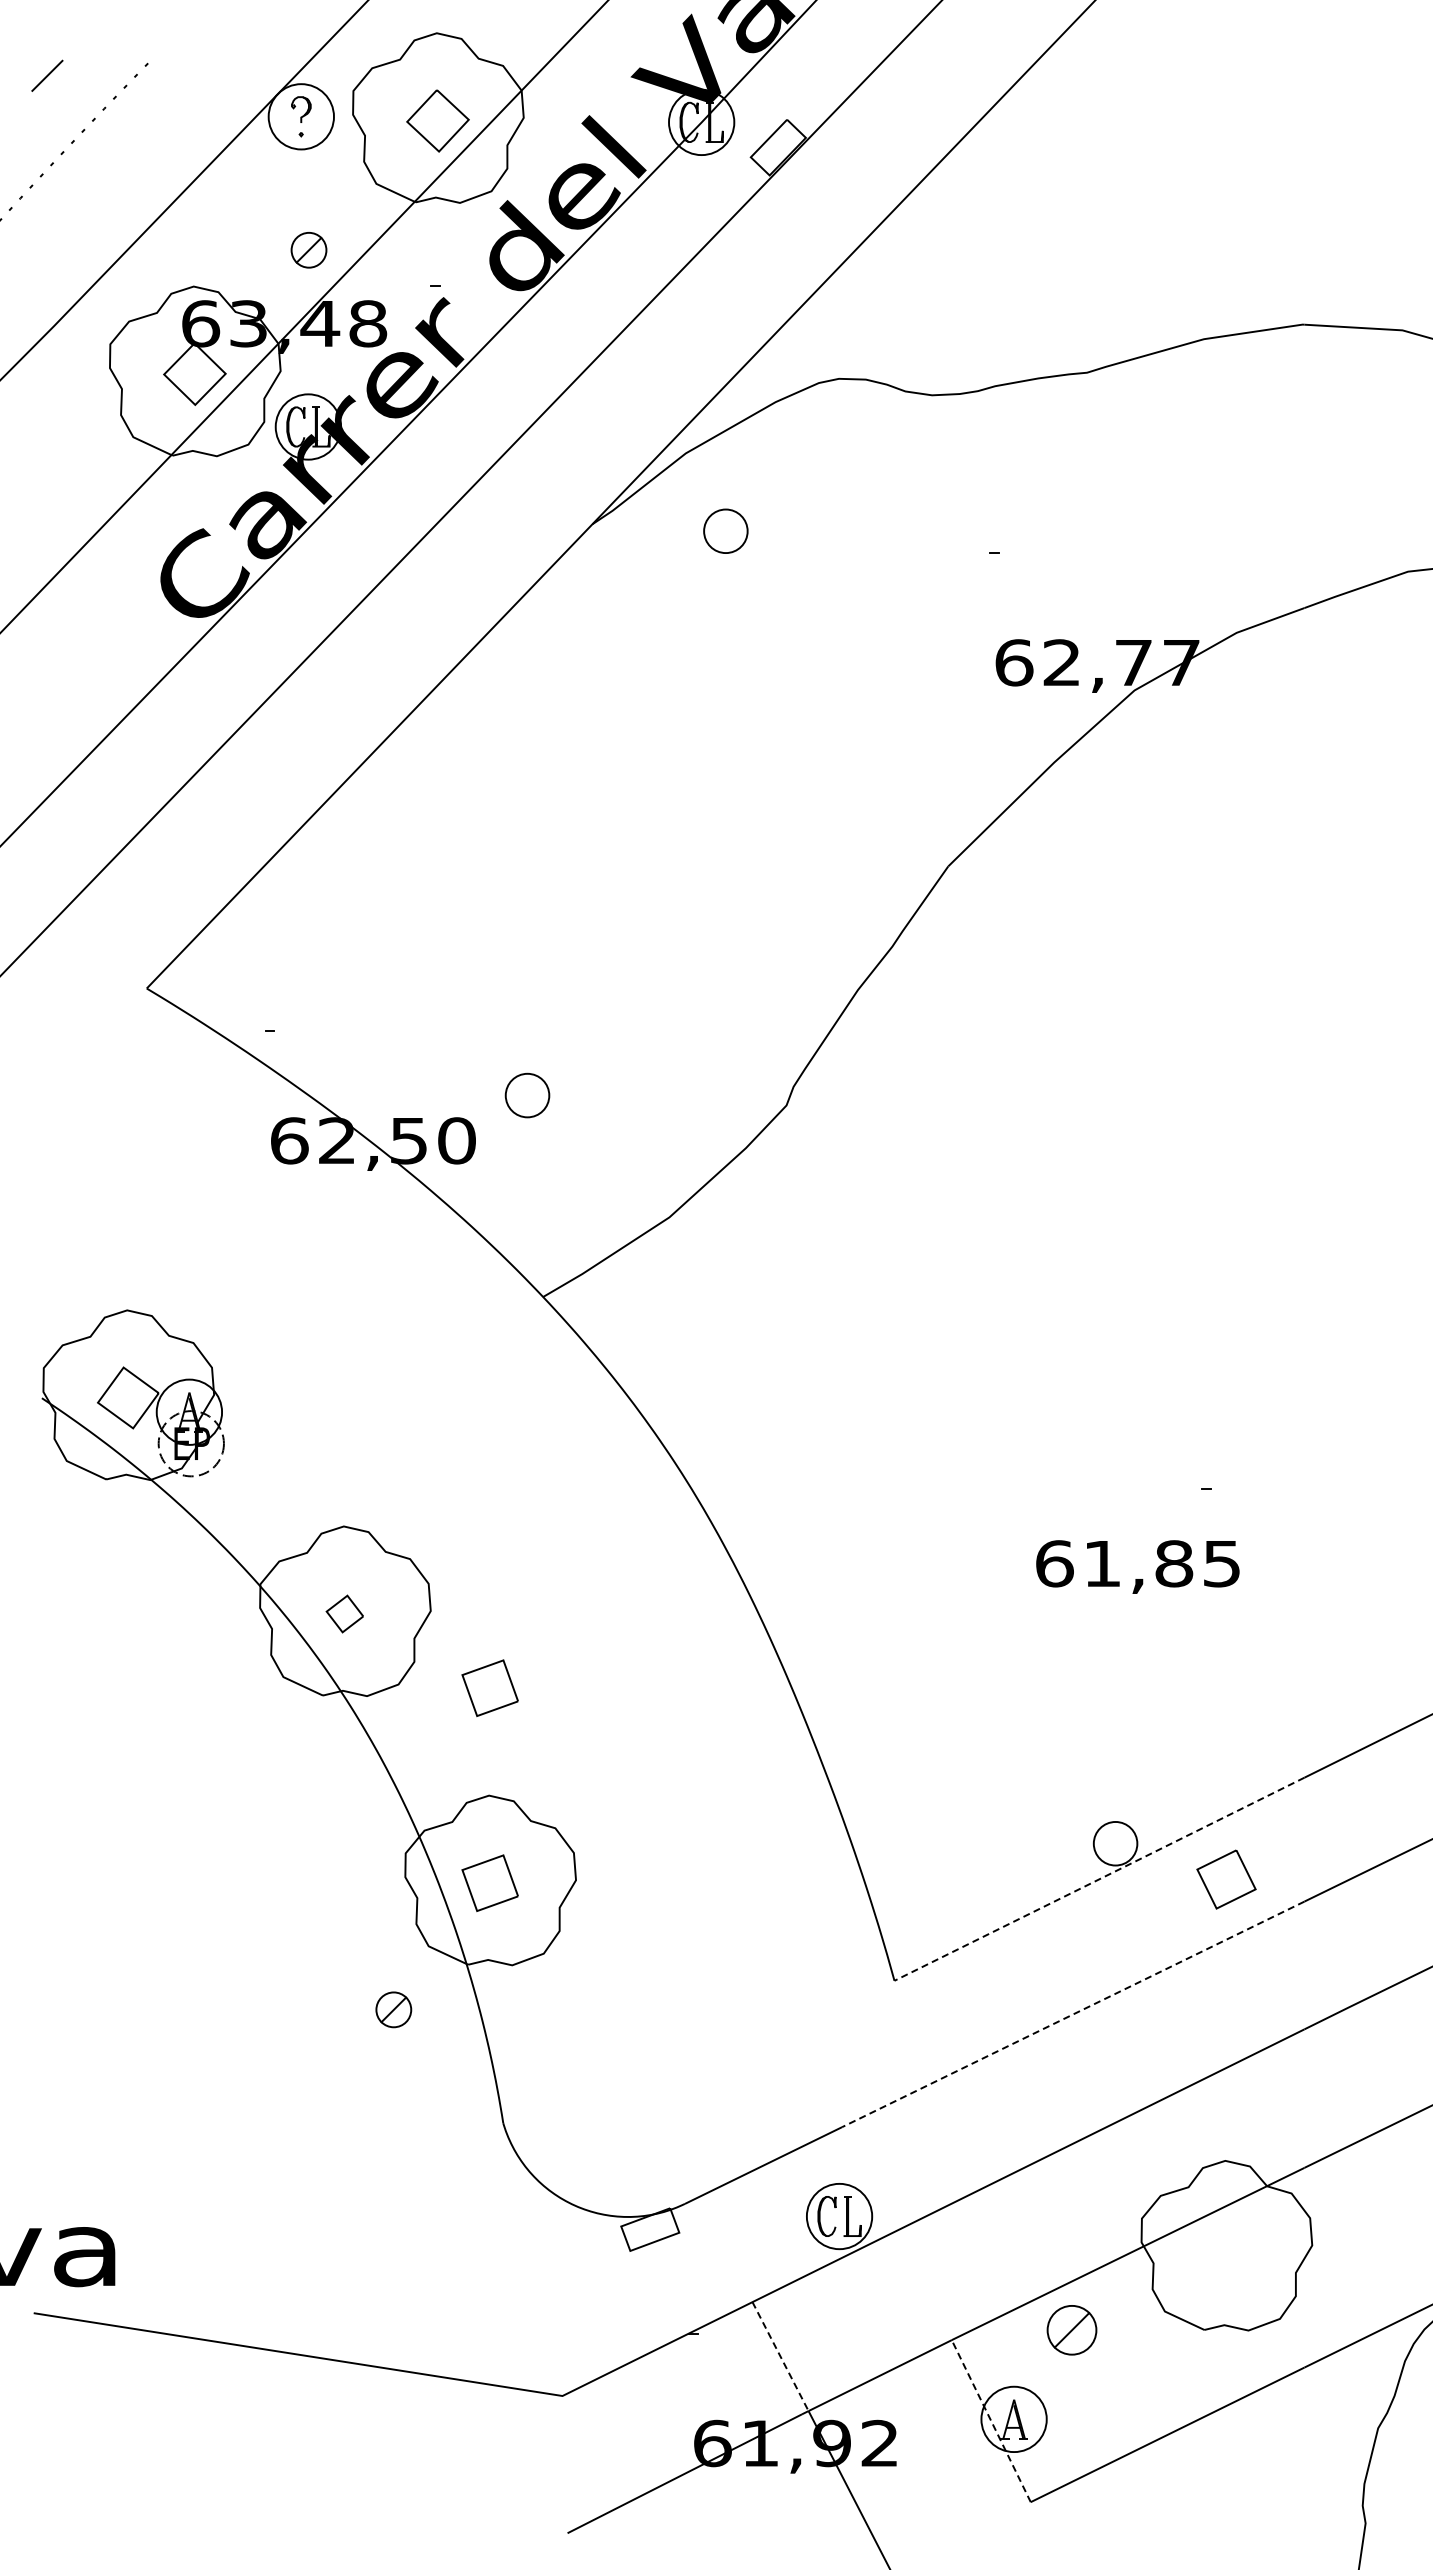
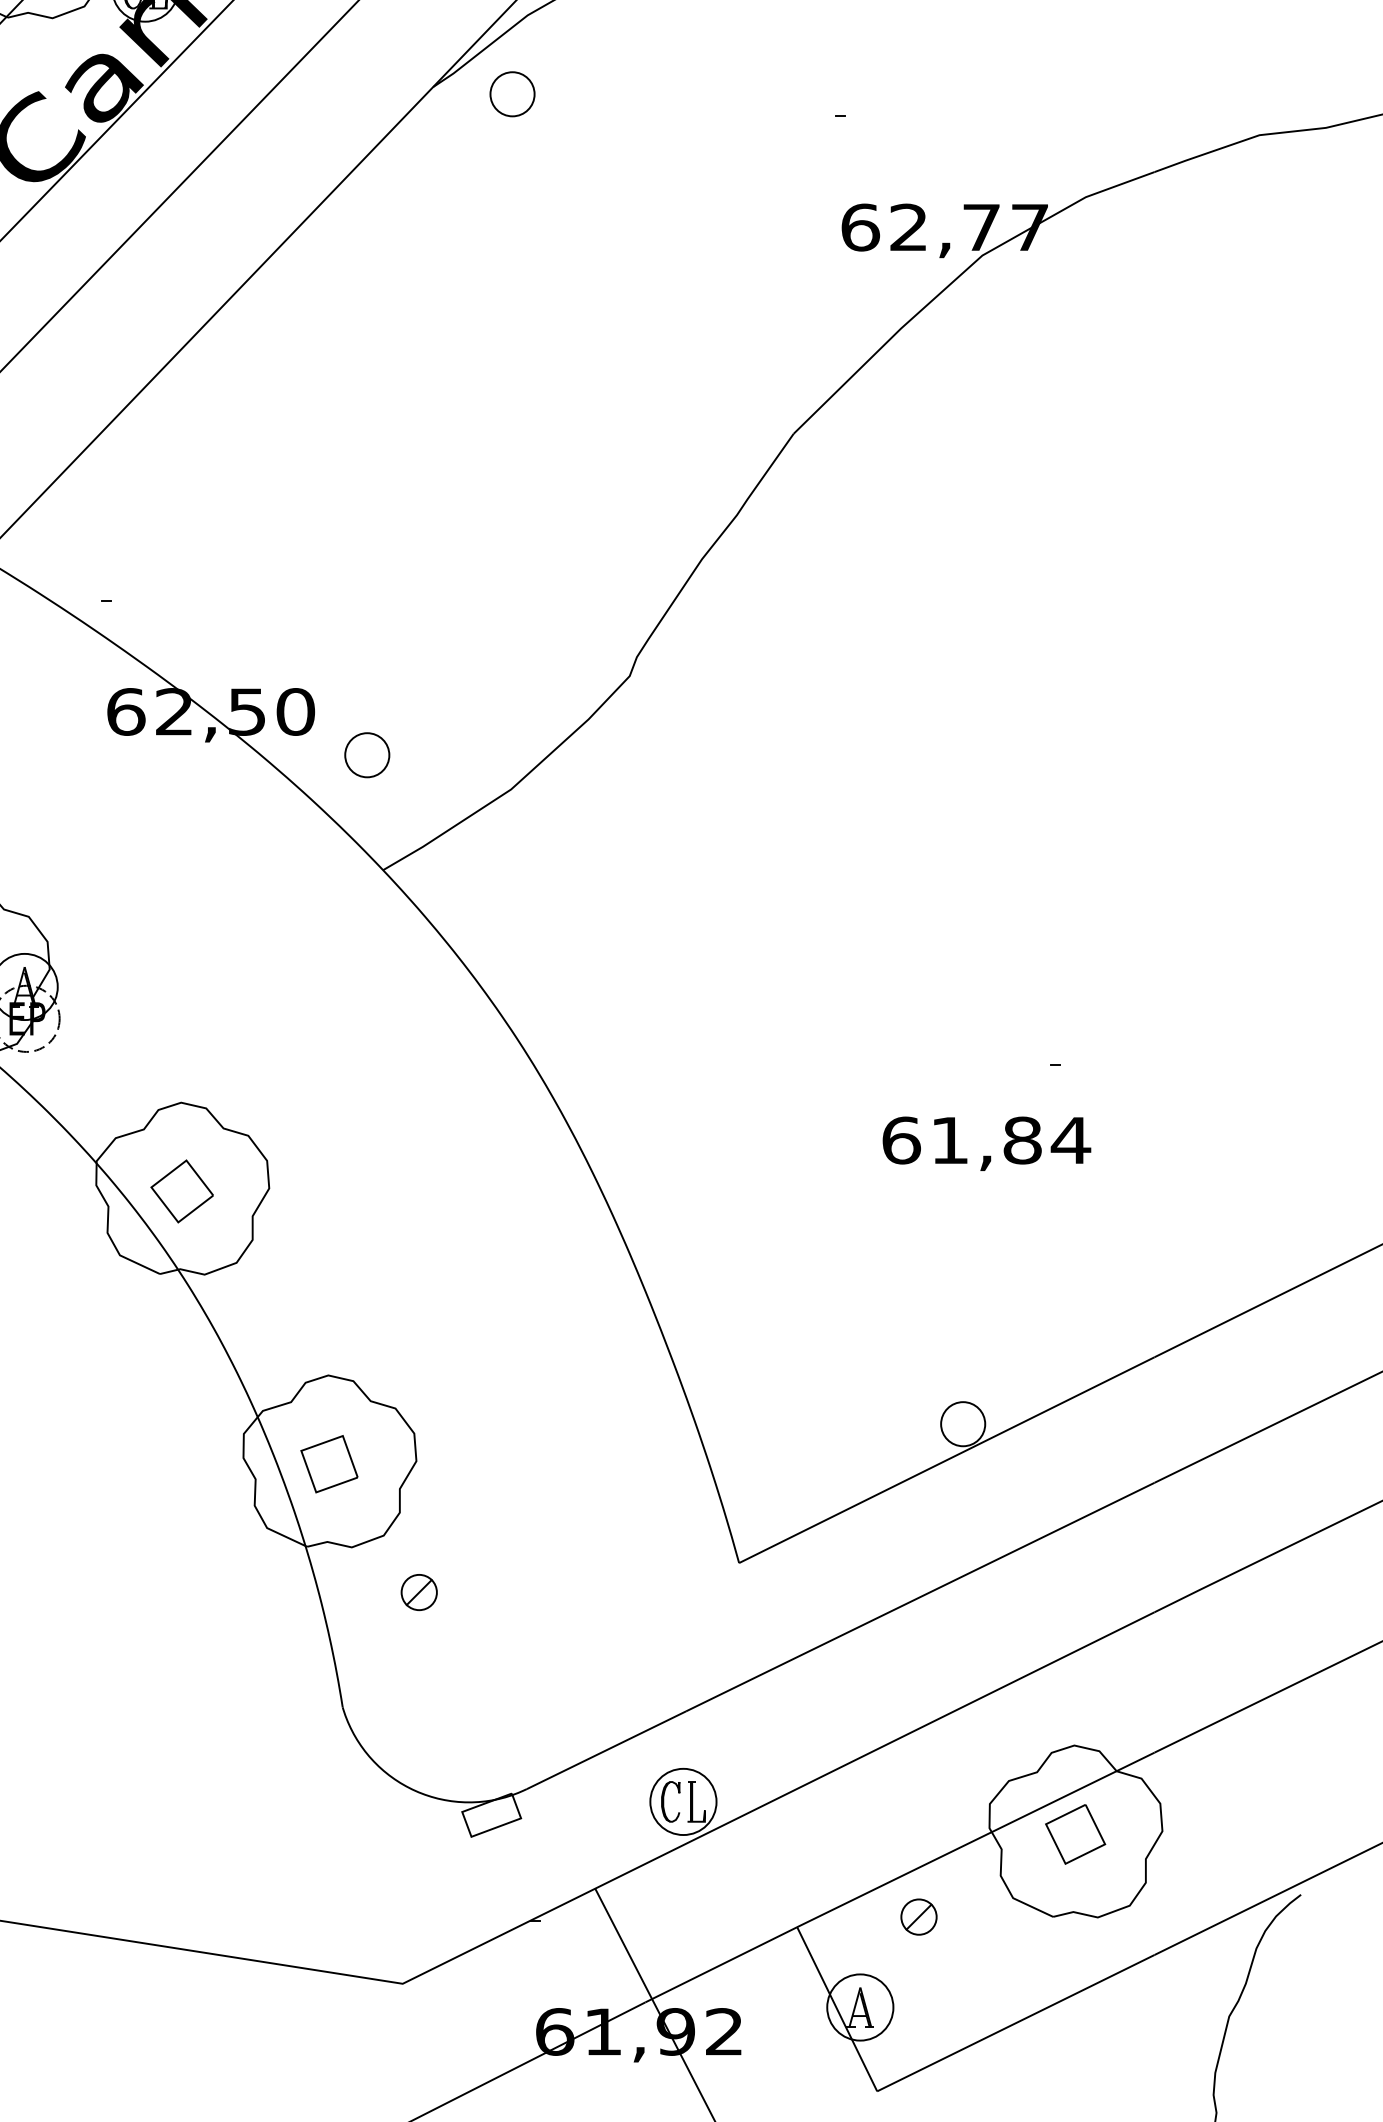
part: (725, 530) -> (512, 93), moved
part: (527, 1095) -> (367, 755), moved
text: (1221, 1564) -> (1070, 1141), 61,85 -> 61,84
part: (344, 1613) -> (181, 1190), size x1.67
part: (489, 1687) -> (328, 1265), removed
line: (1099, 1879) -> (946, 1460), dashed -> solid
part: (1226, 1879) -> (1075, 1834), moved
part: (393, 2009) -> (418, 1592), moved
line: (1072, 2014) -> (919, 1597), dashed -> solid
part: (1071, 2329) -> (918, 1916), size x0.71
line: (780, 2357) -> (623, 1944), dashed -> solid
line: (991, 2420) -> (837, 2008), dashed -> solid

